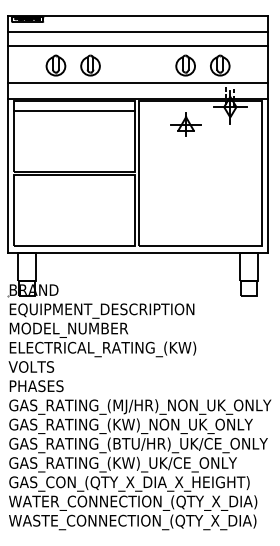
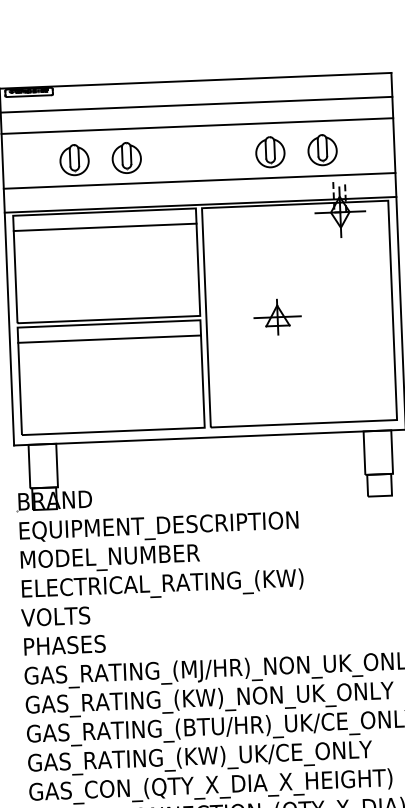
part: (185, 124) -> (276, 316), moved
line: (73, 184) -> (108, 338), added

